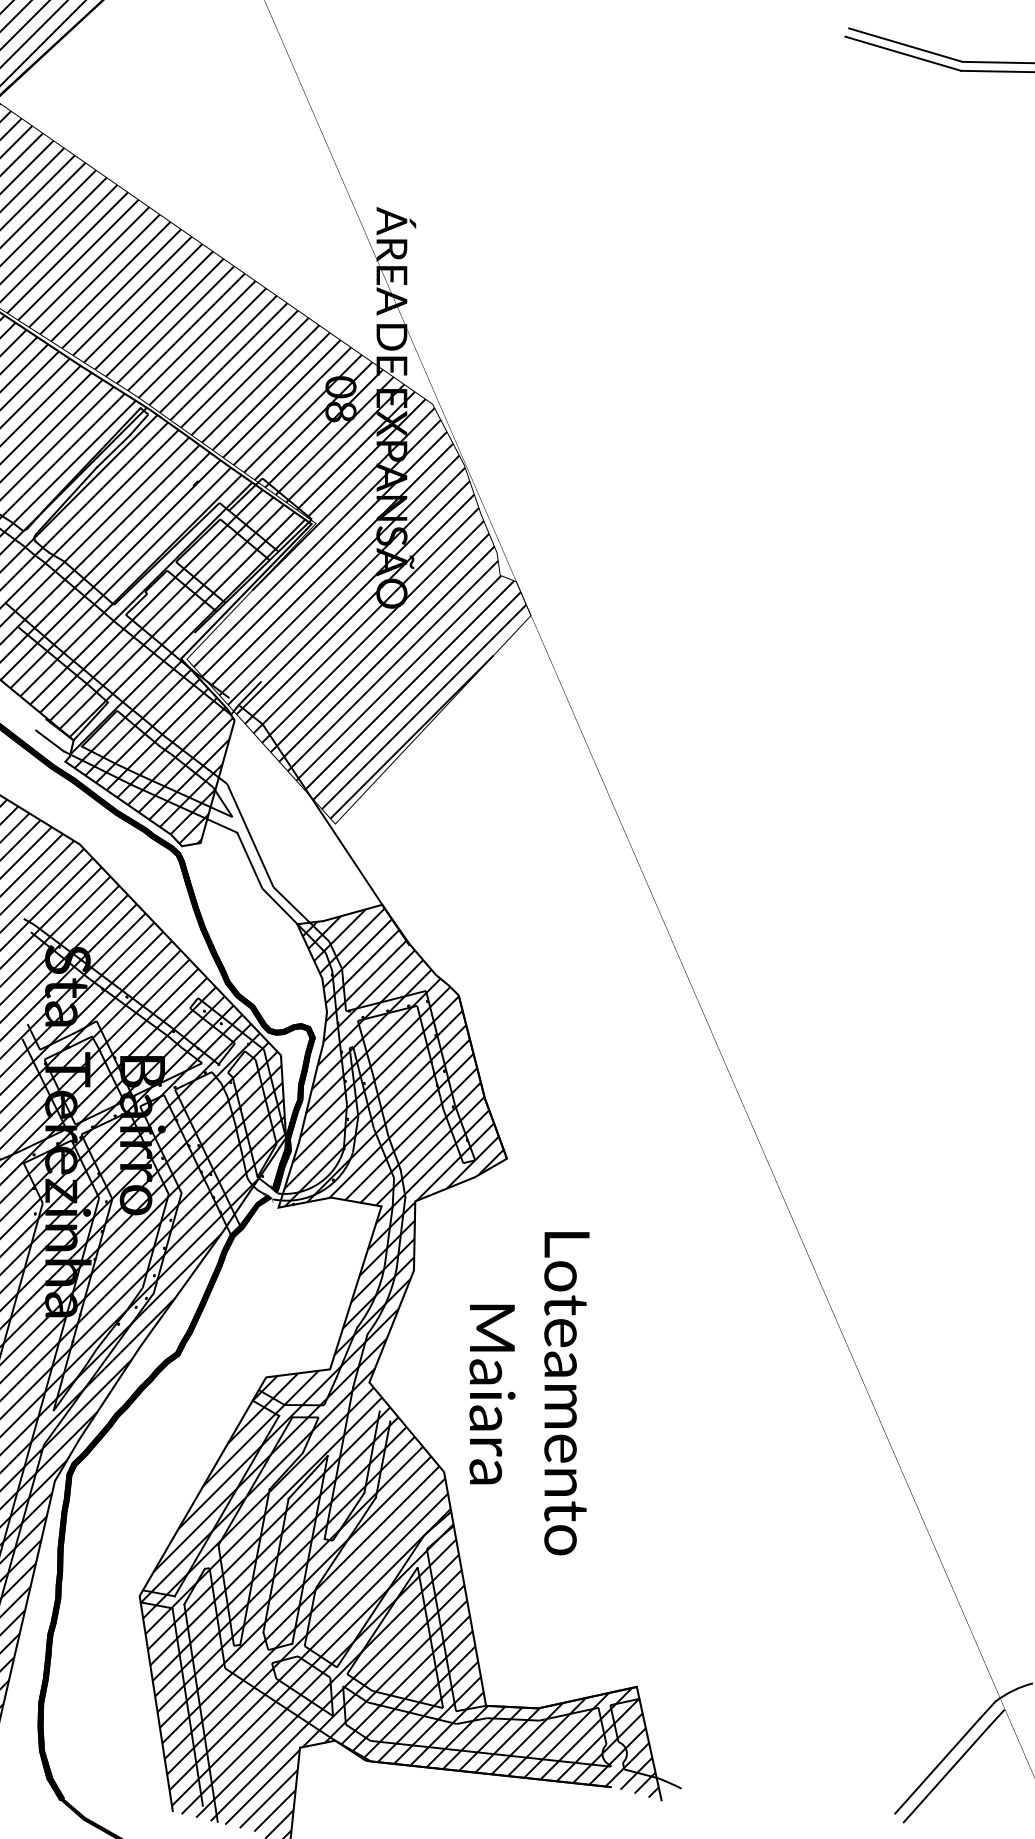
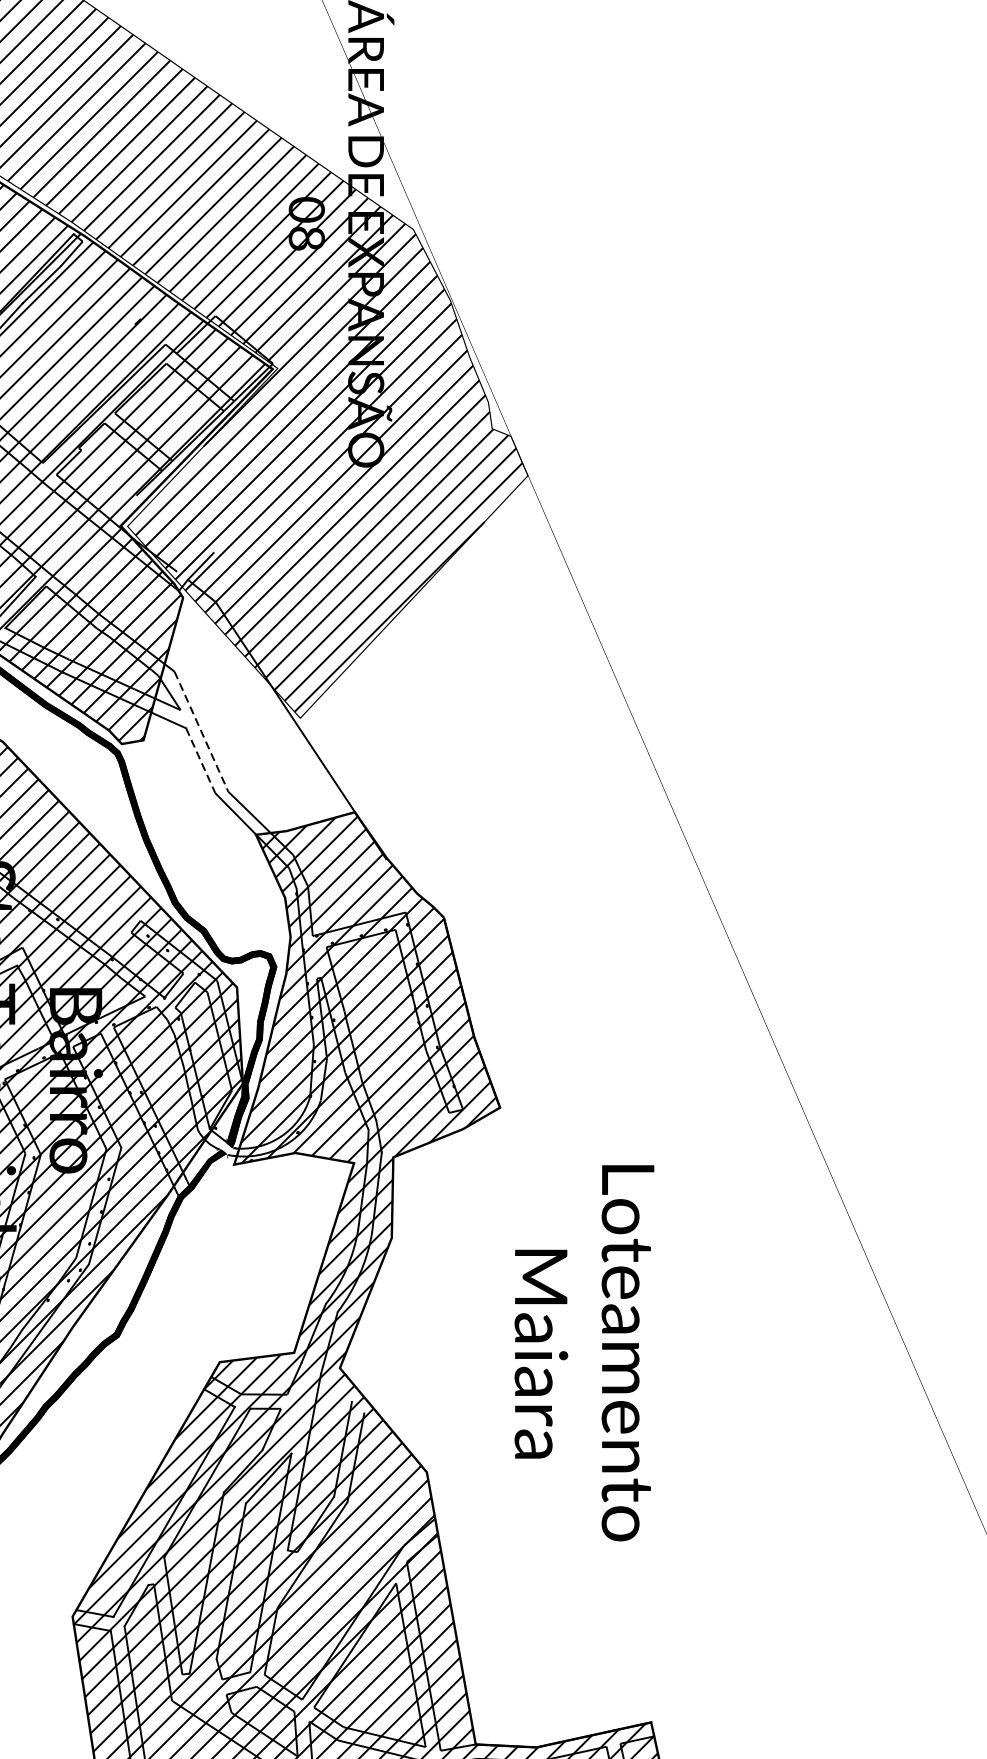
line: (250, 835) -> (201, 731), solid -> dashed
line: (249, 860) -> (200, 760), solid -> dashed
text: (529, 1393) -> (584, 1353), moved

